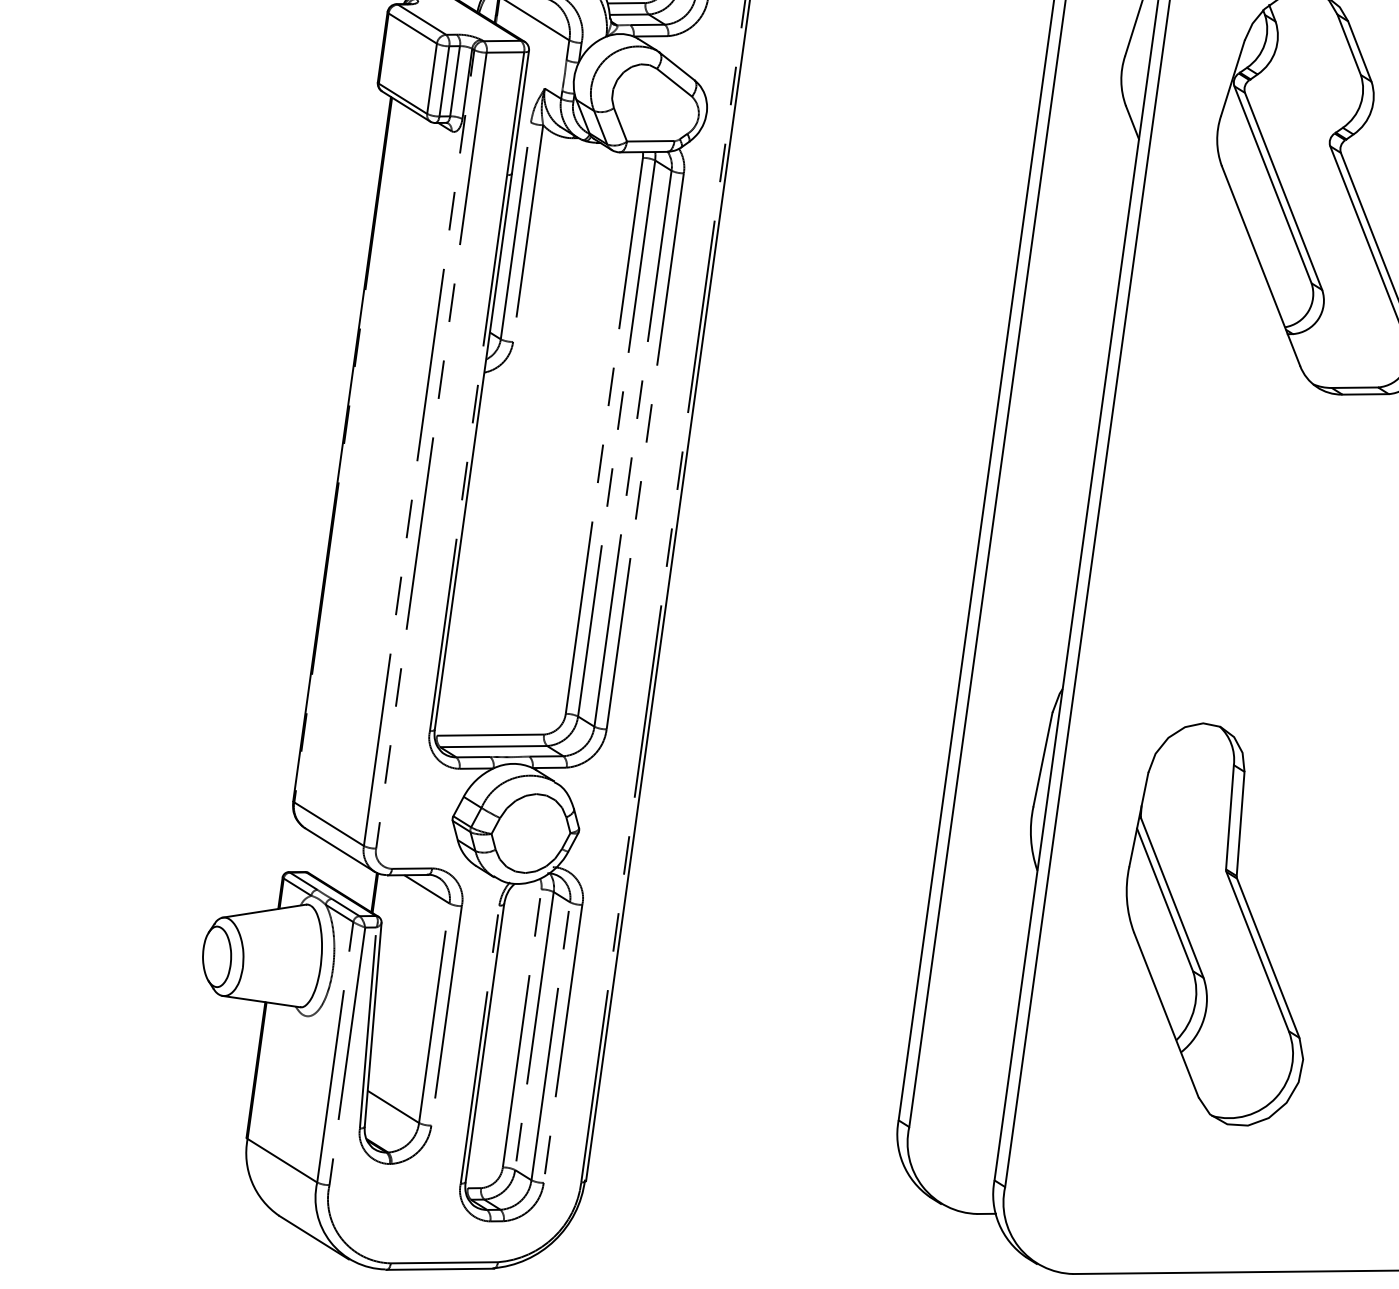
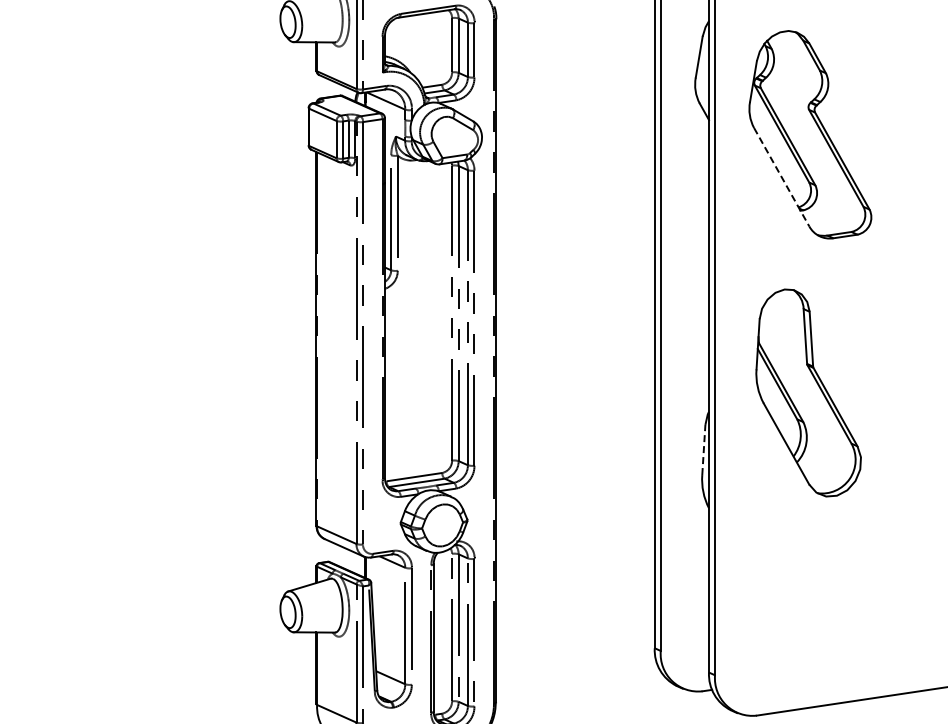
line: (1260, 266) -> (781, 177), solid -> dashed
line: (1042, 758) -> (703, 449), solid -> dashed
part: (1221, 923) -> (808, 392), moved

